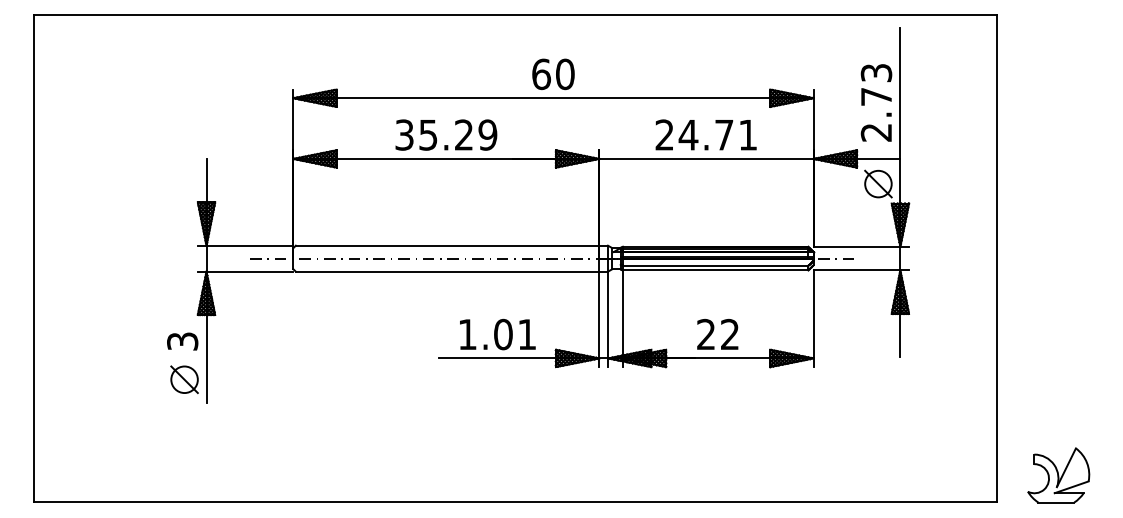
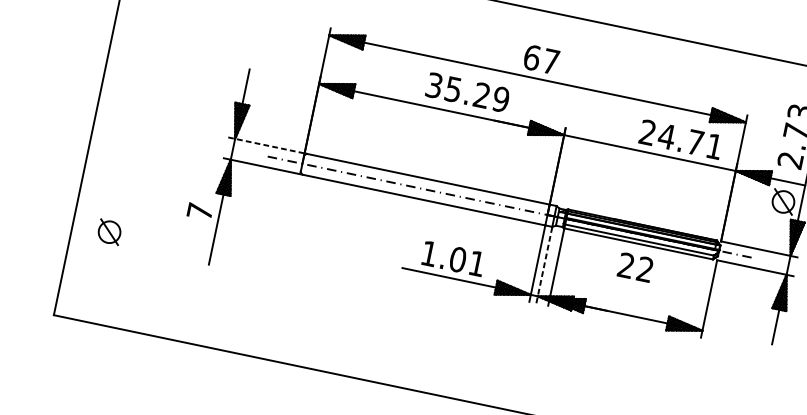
text: (565, 74) -> (551, 61), 60 -> 67
text: (446, 134) -> (468, 92), moved
text: (705, 134) -> (680, 139), moved
line: (245, 245) -> (266, 145), solid -> dashed
line: (608, 319) -> (544, 265), solid -> dashed
text: (717, 334) -> (635, 267), moved
text: (182, 341) -> (199, 211), 3 -> 7
part: (184, 379) -> (109, 232), moved

